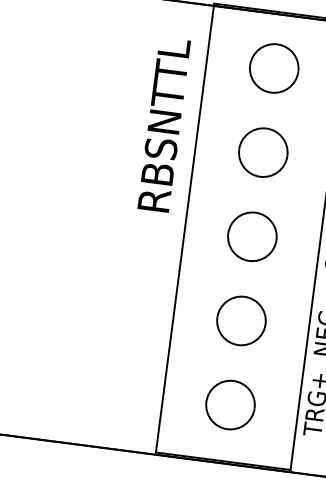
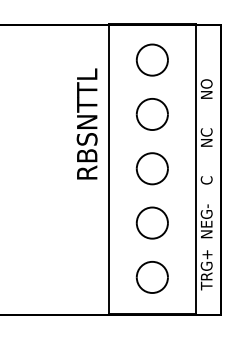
text: (163, 124) -> (86, 123), moved

